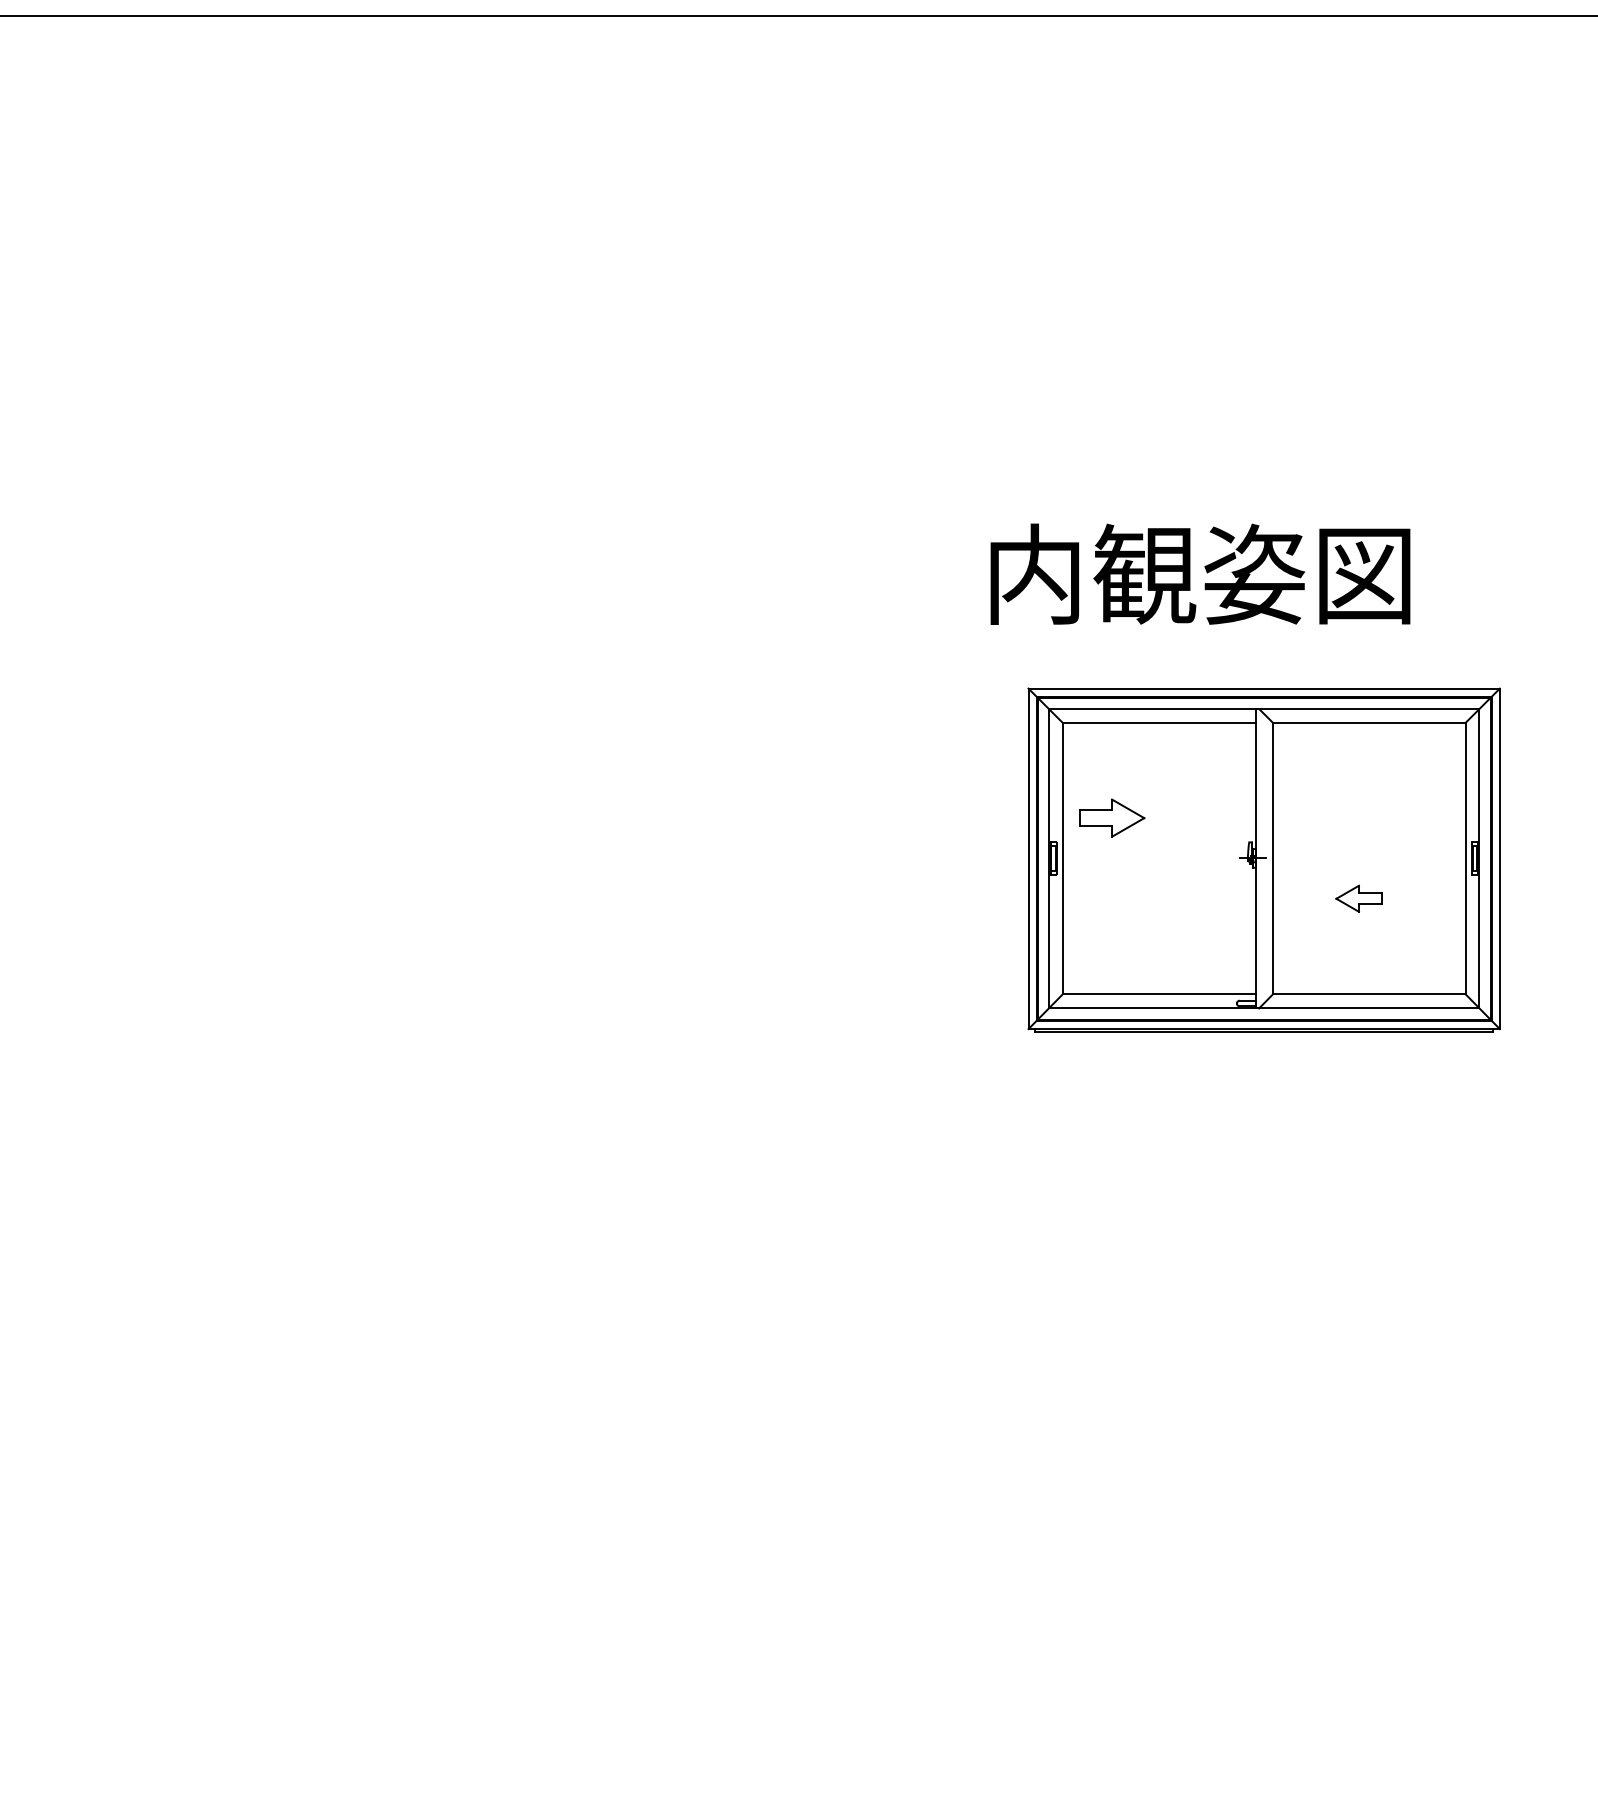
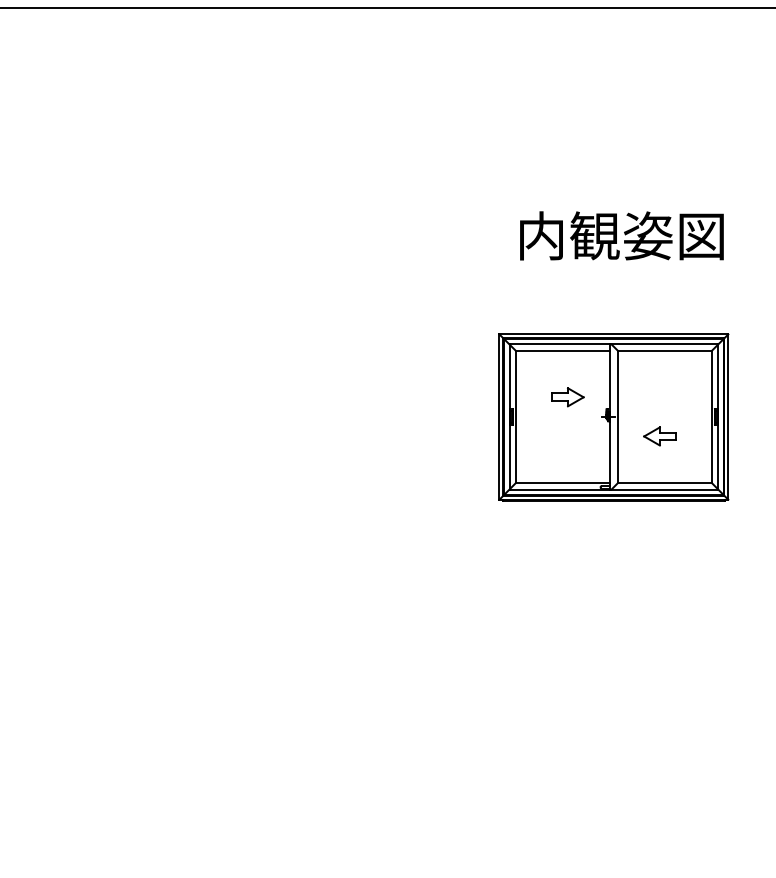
text: (1199, 573) -> (621, 235), moved
part: (1111, 818) -> (567, 397), moved
part: (1358, 898) -> (659, 436), size x1.43

